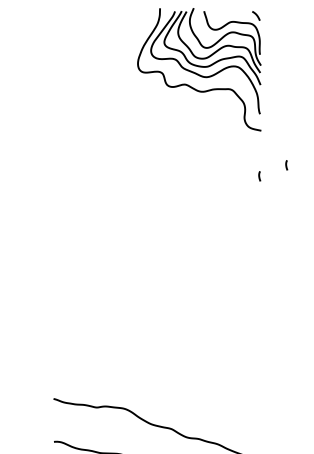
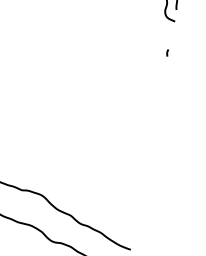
curve: (286, 165) -> (187, 49), removed

